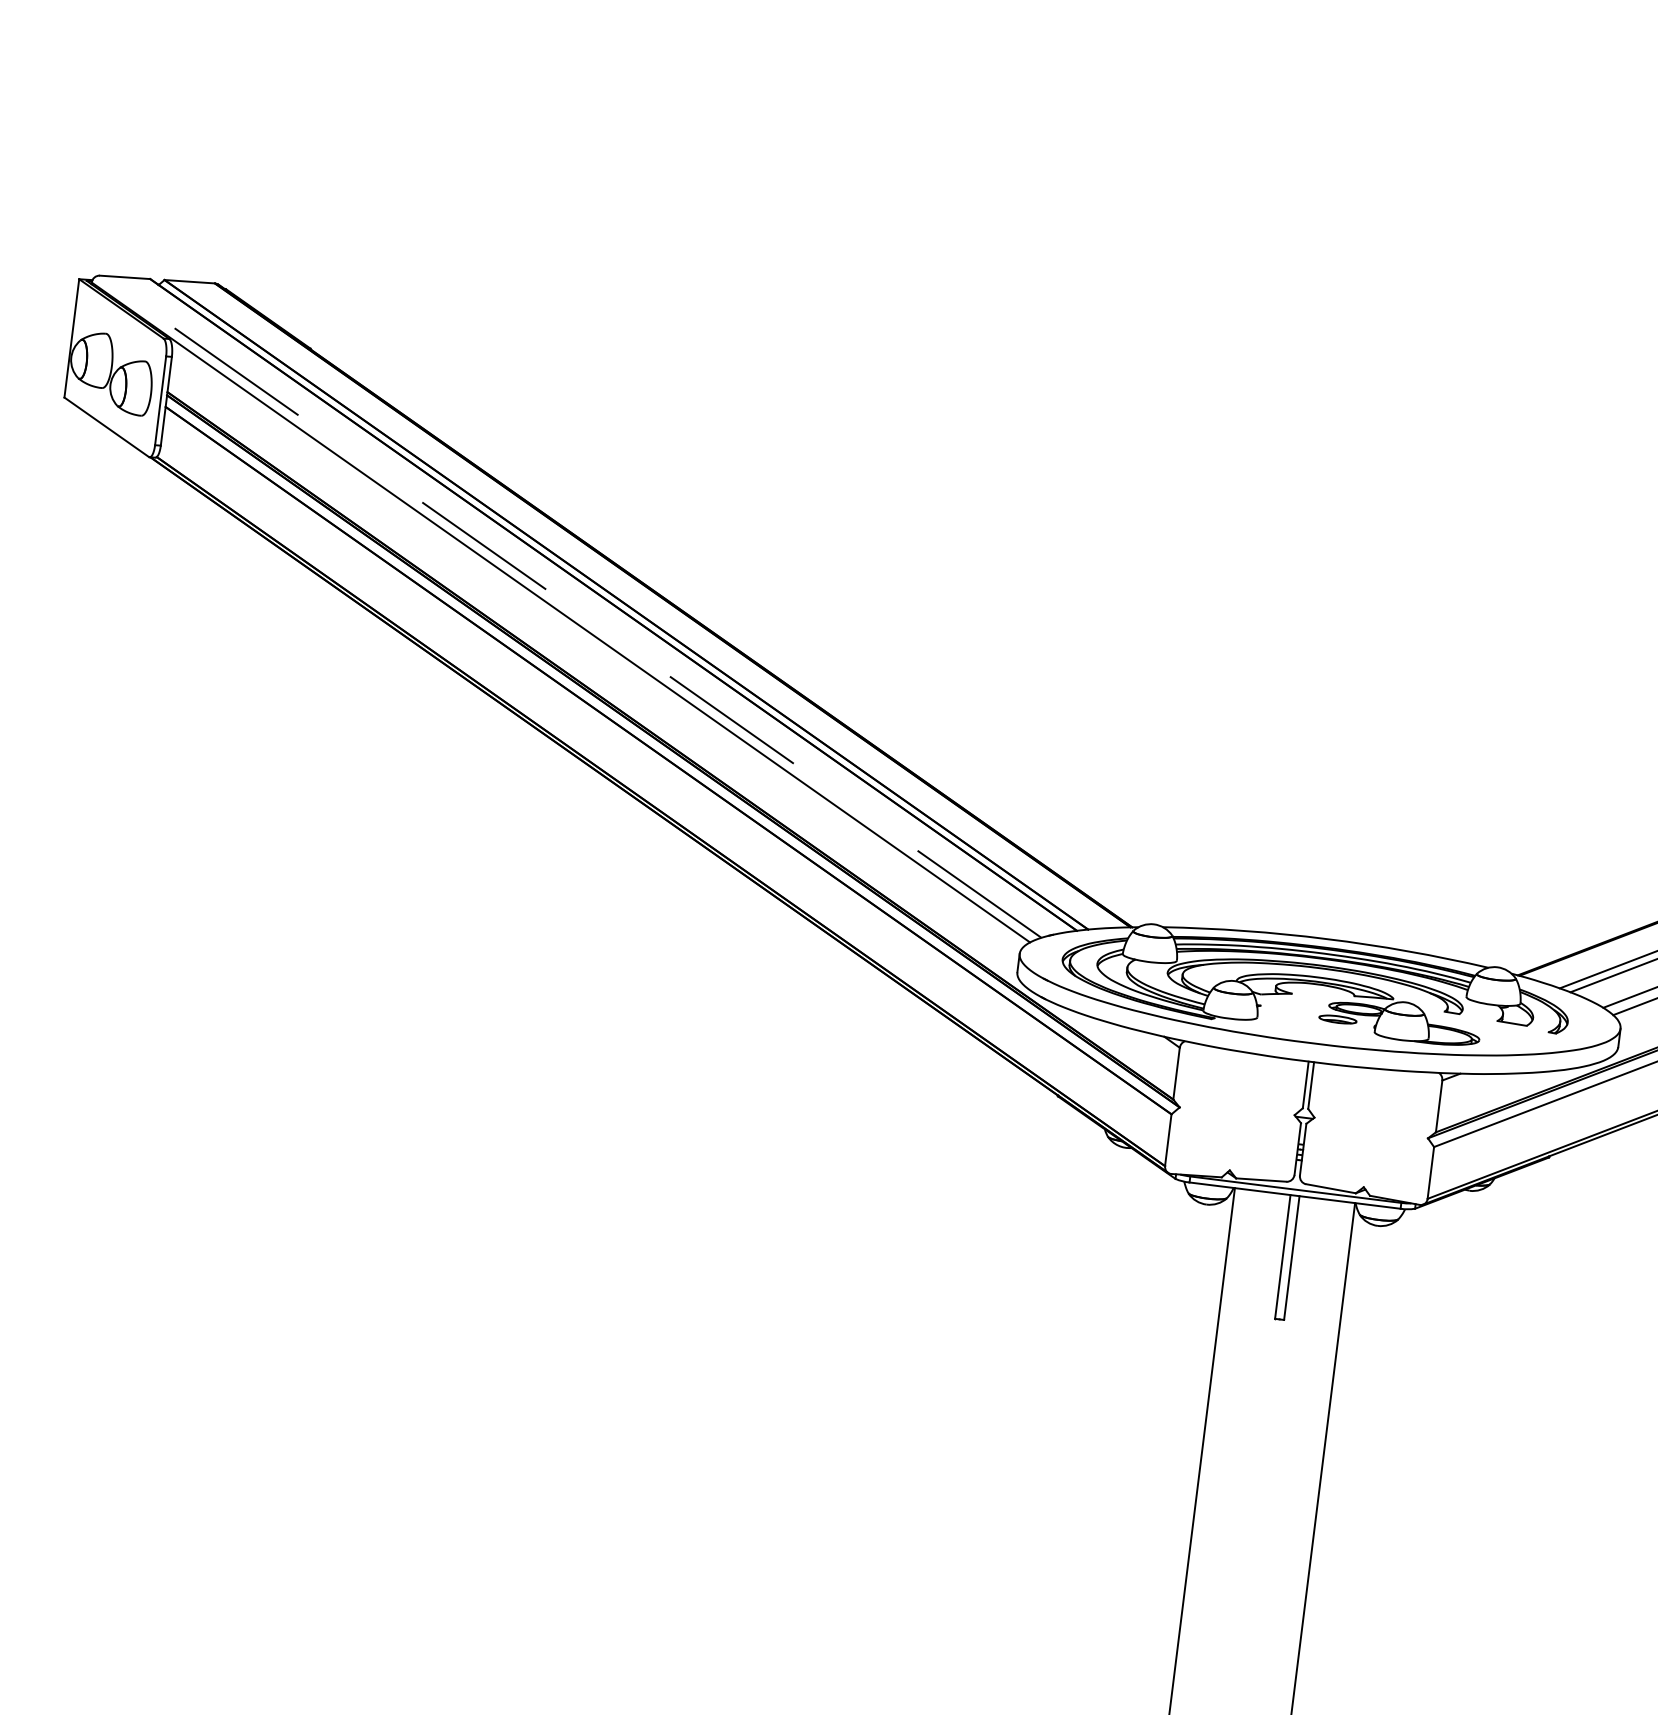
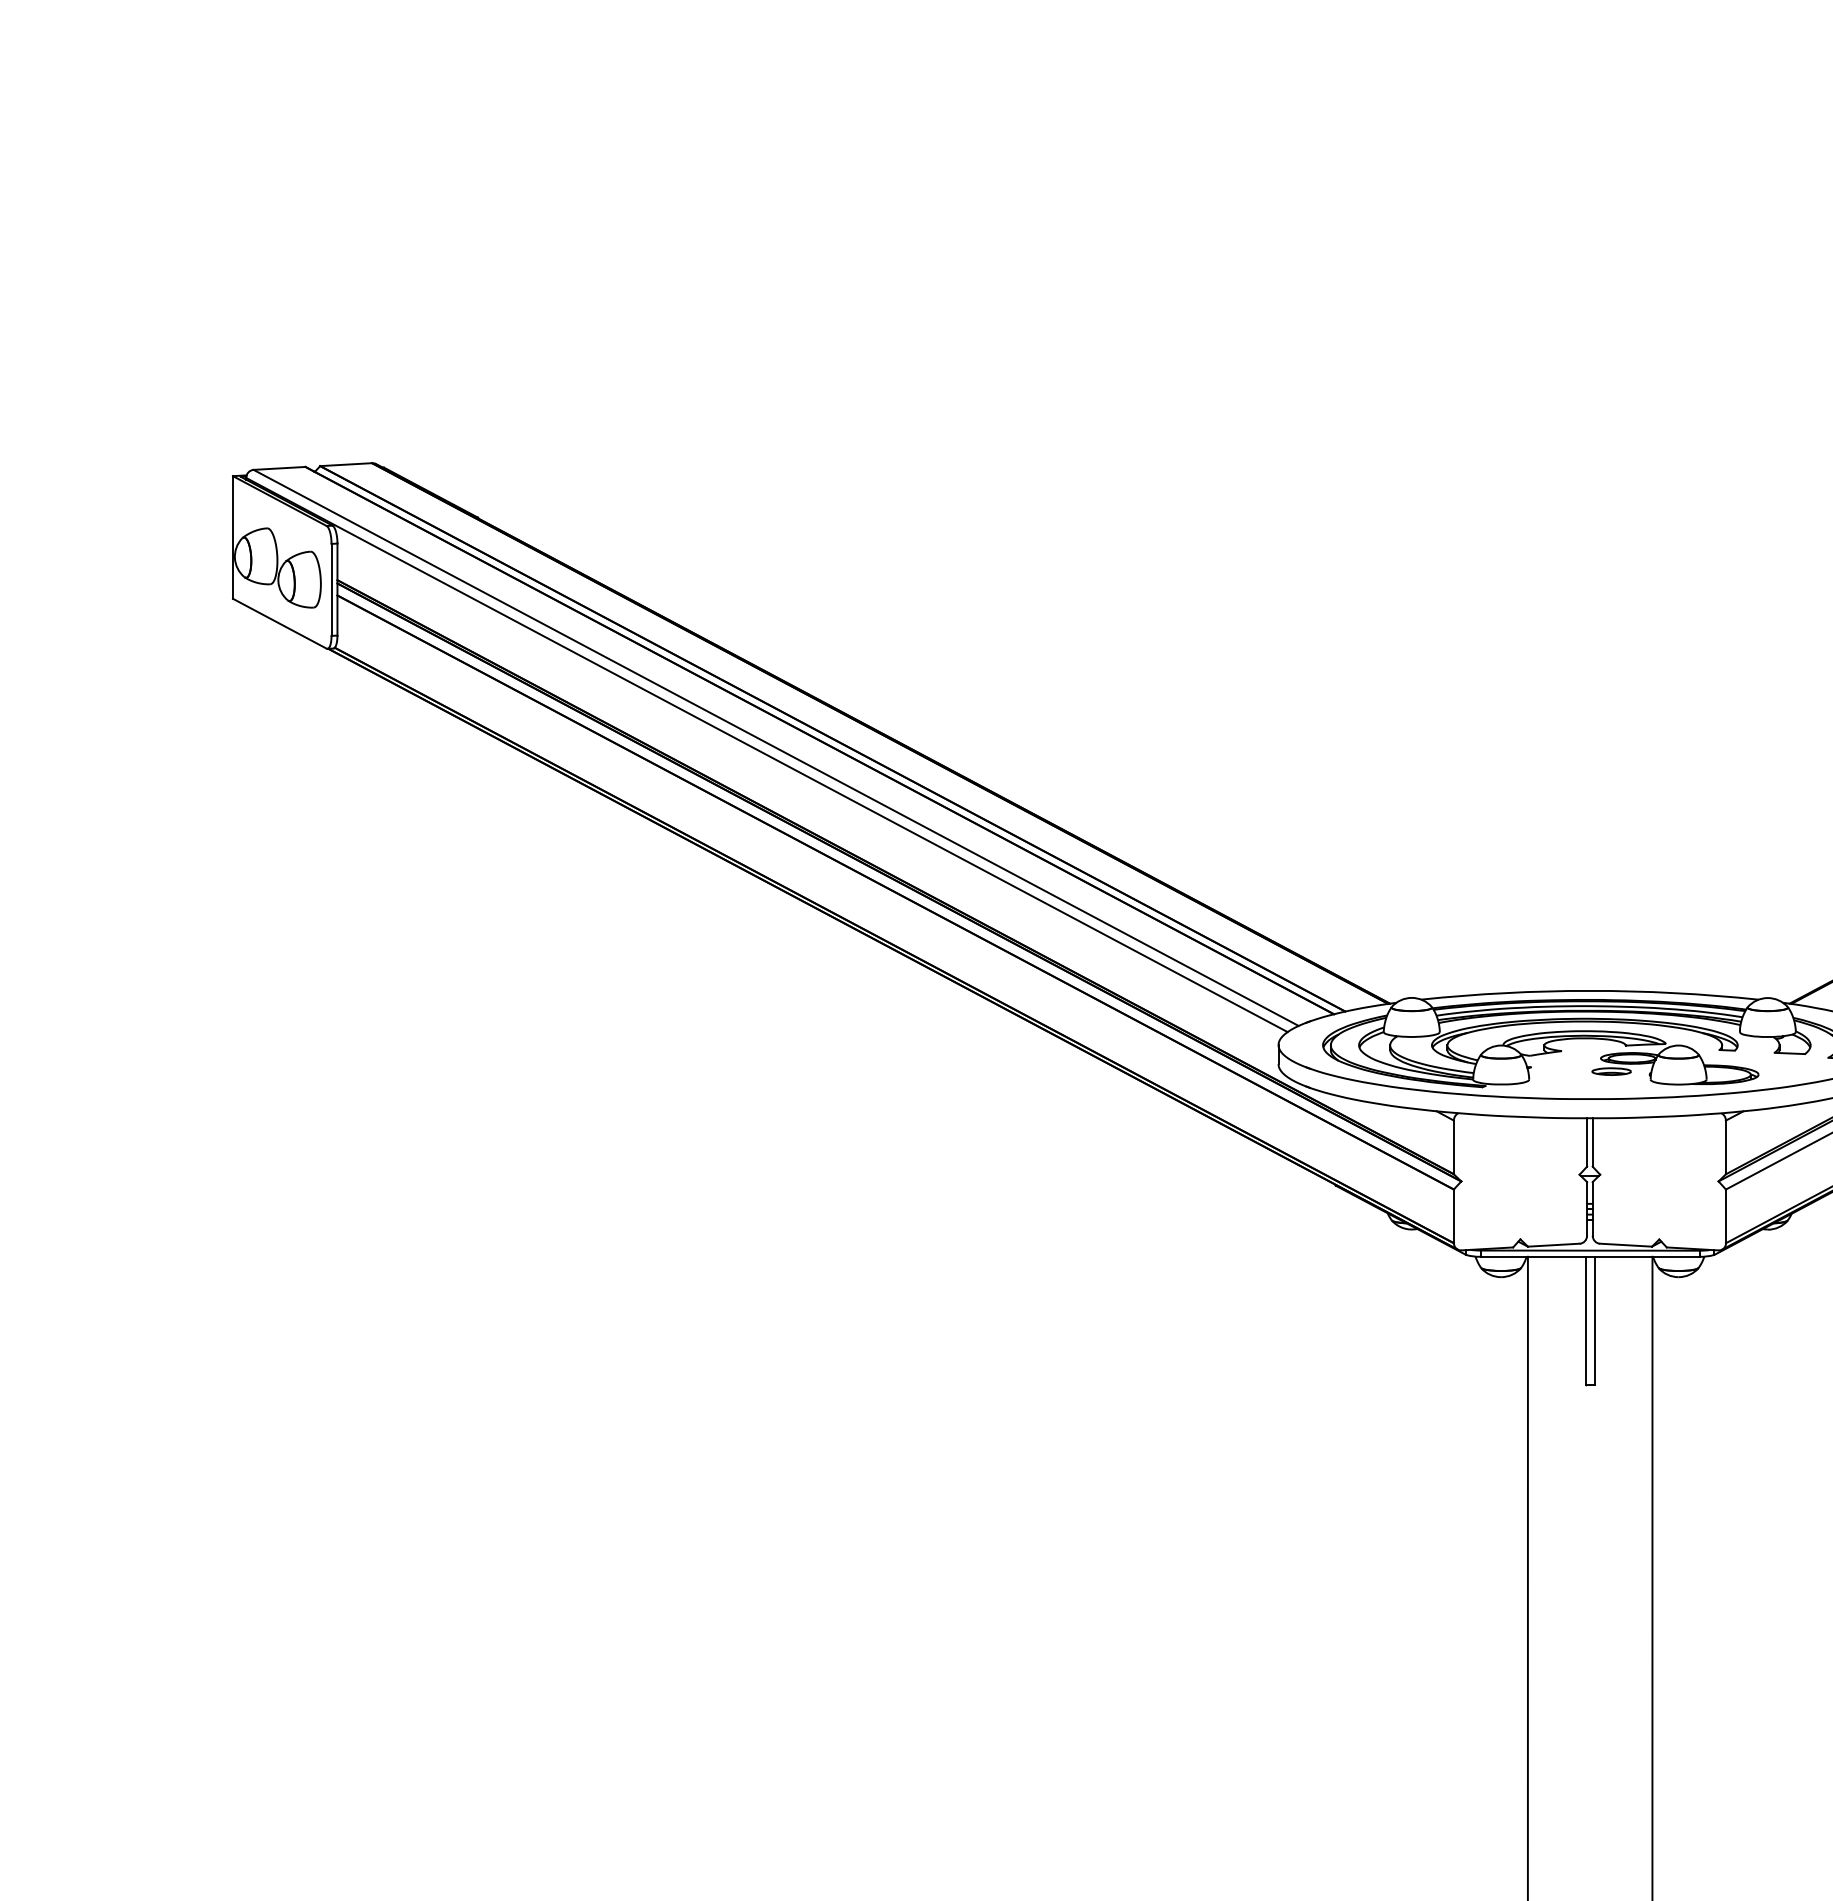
line: (571, 606) -> (776, 747), dashed -> solid

